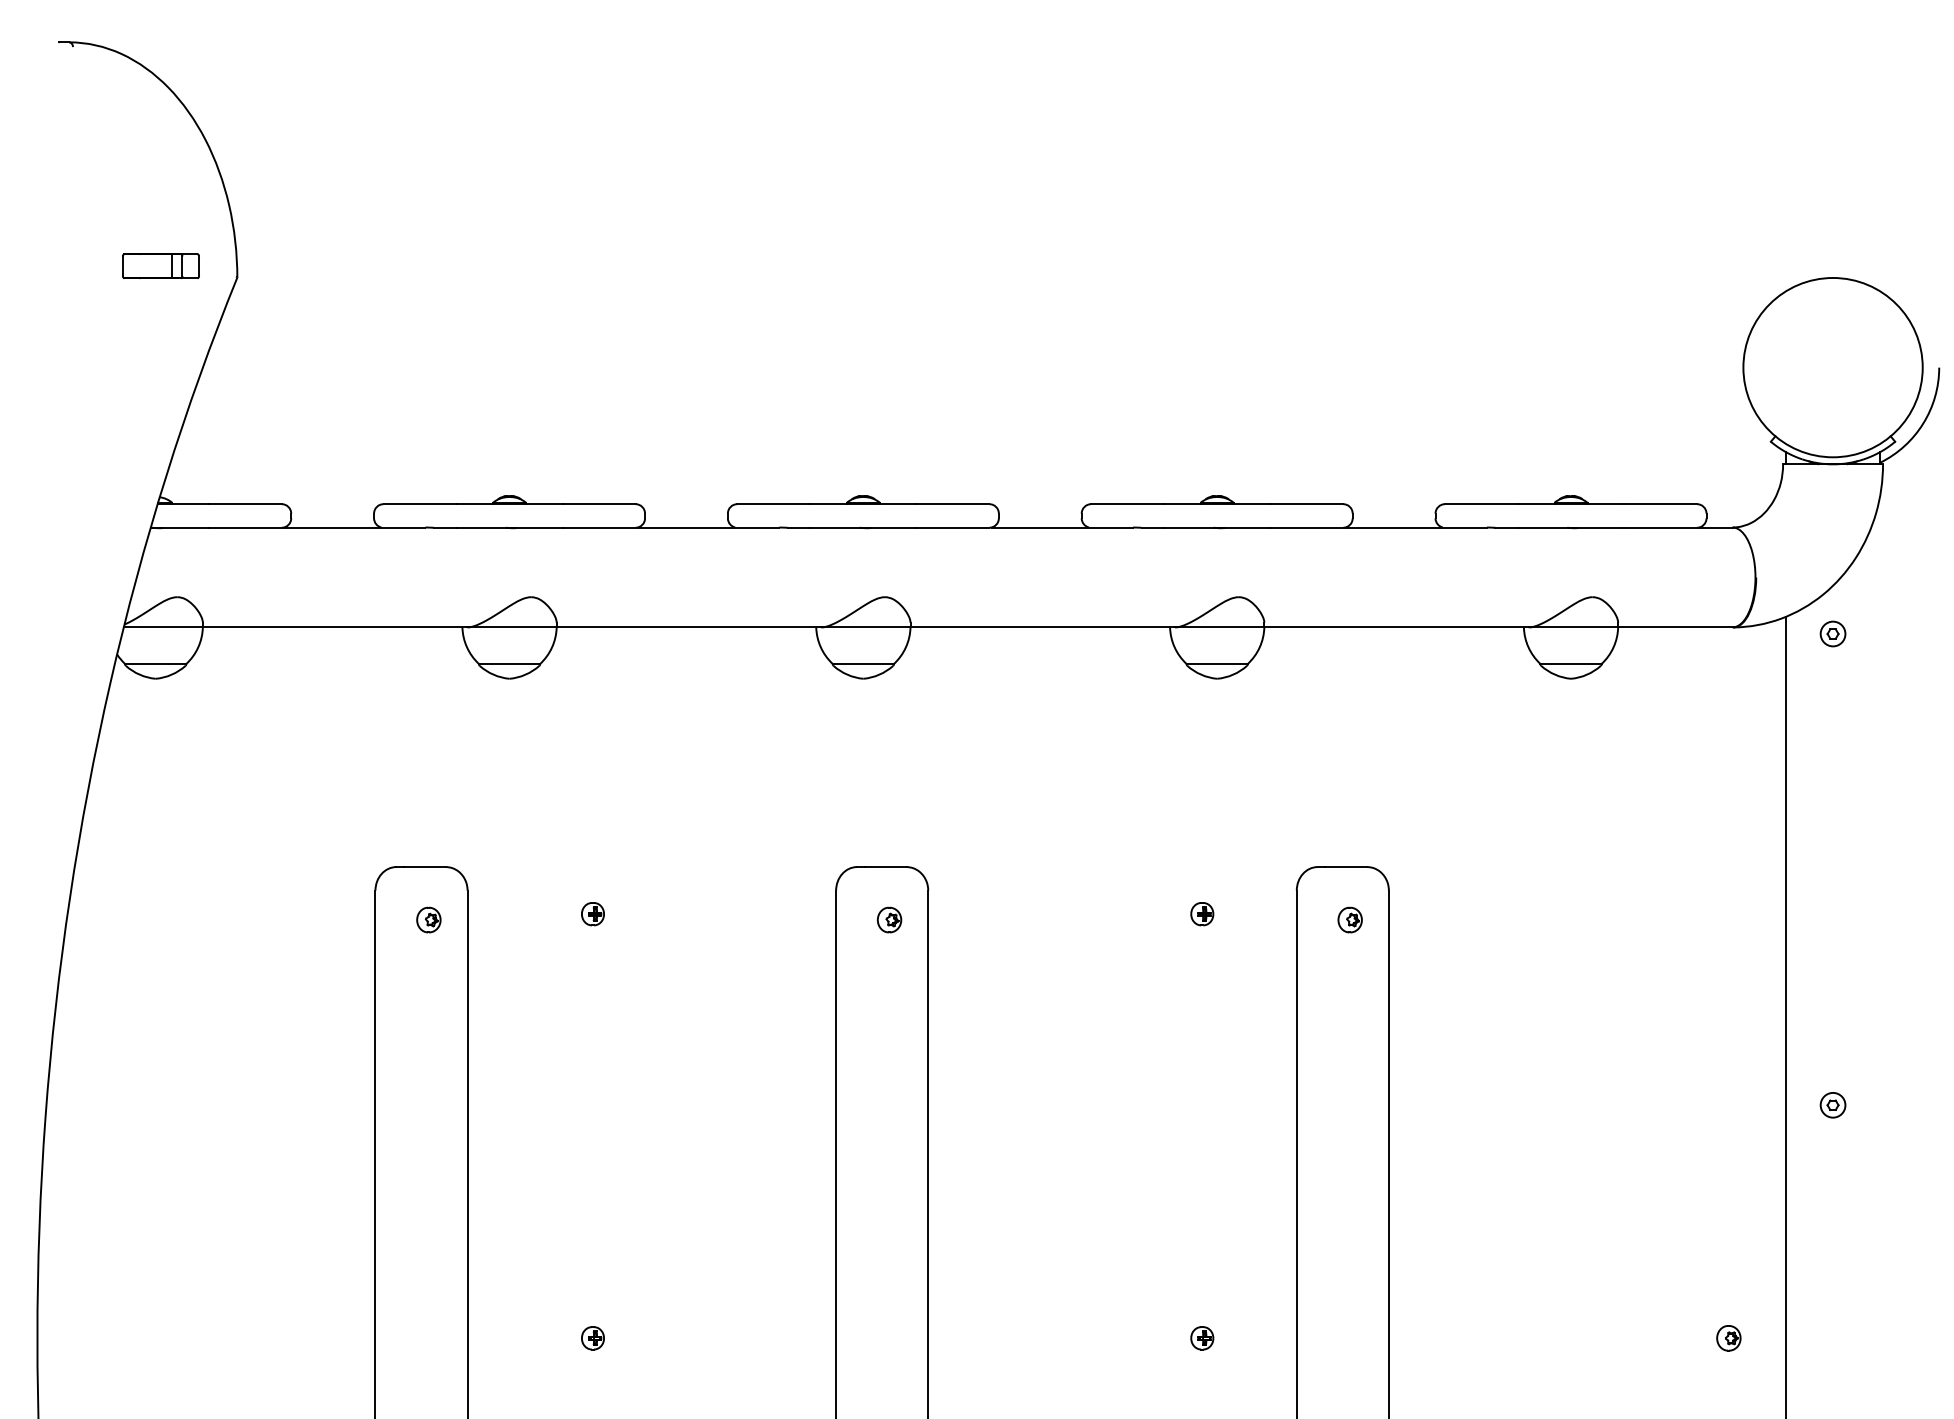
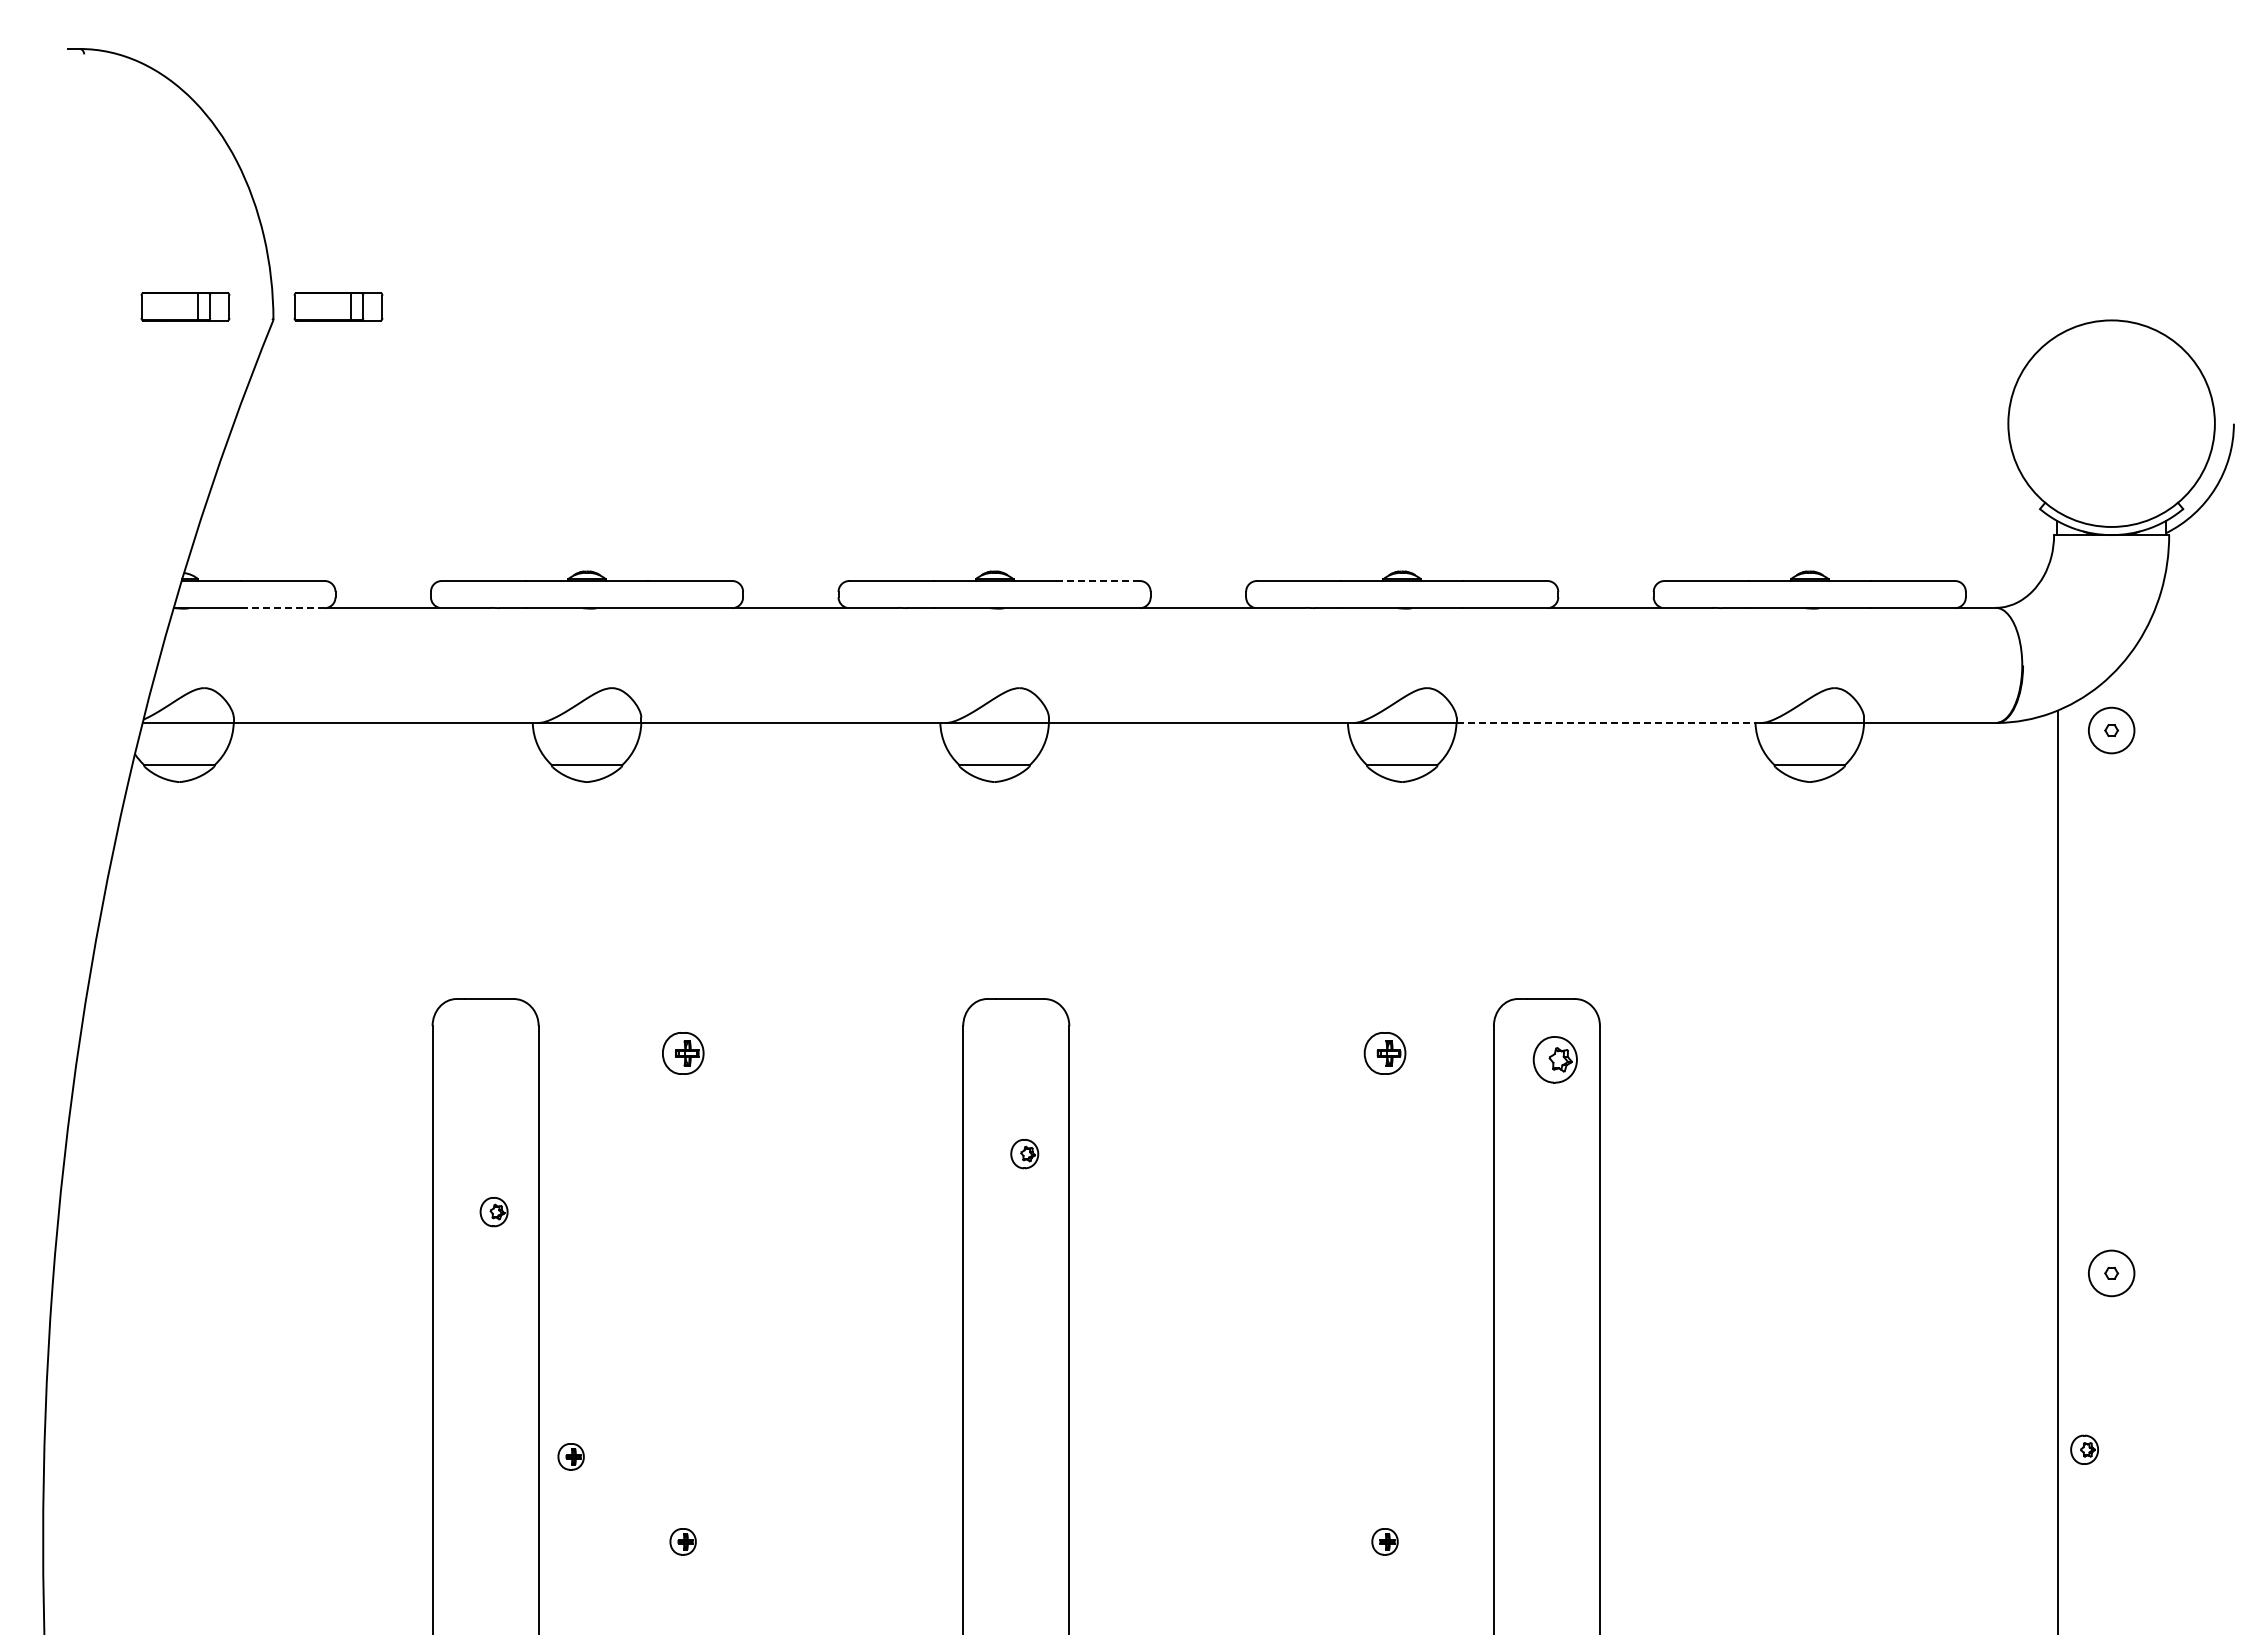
part: (293, 265) -> (338, 306), added
line: (953, 504) -> (1098, 581), solid -> dashed
line: (245, 528) -> (282, 608), solid -> dashed
line: (1397, 627) -> (1609, 722), solid -> dashed
circle: (1832, 633) -> (2111, 730), size x1.6
part: (592, 913) -> (682, 1052), size x1.6
part: (1201, 913) -> (1384, 1052), size x1.6
part: (428, 920) -> (493, 1212), moved
part: (889, 920) -> (1024, 1154), moved
part: (1350, 920) -> (1555, 1060), size x1.6
circle: (1832, 1105) -> (2111, 1273), size x1.6
part: (495, 1264) -> (570, 1456), added
part: (1728, 1338) -> (2084, 1449), moved

